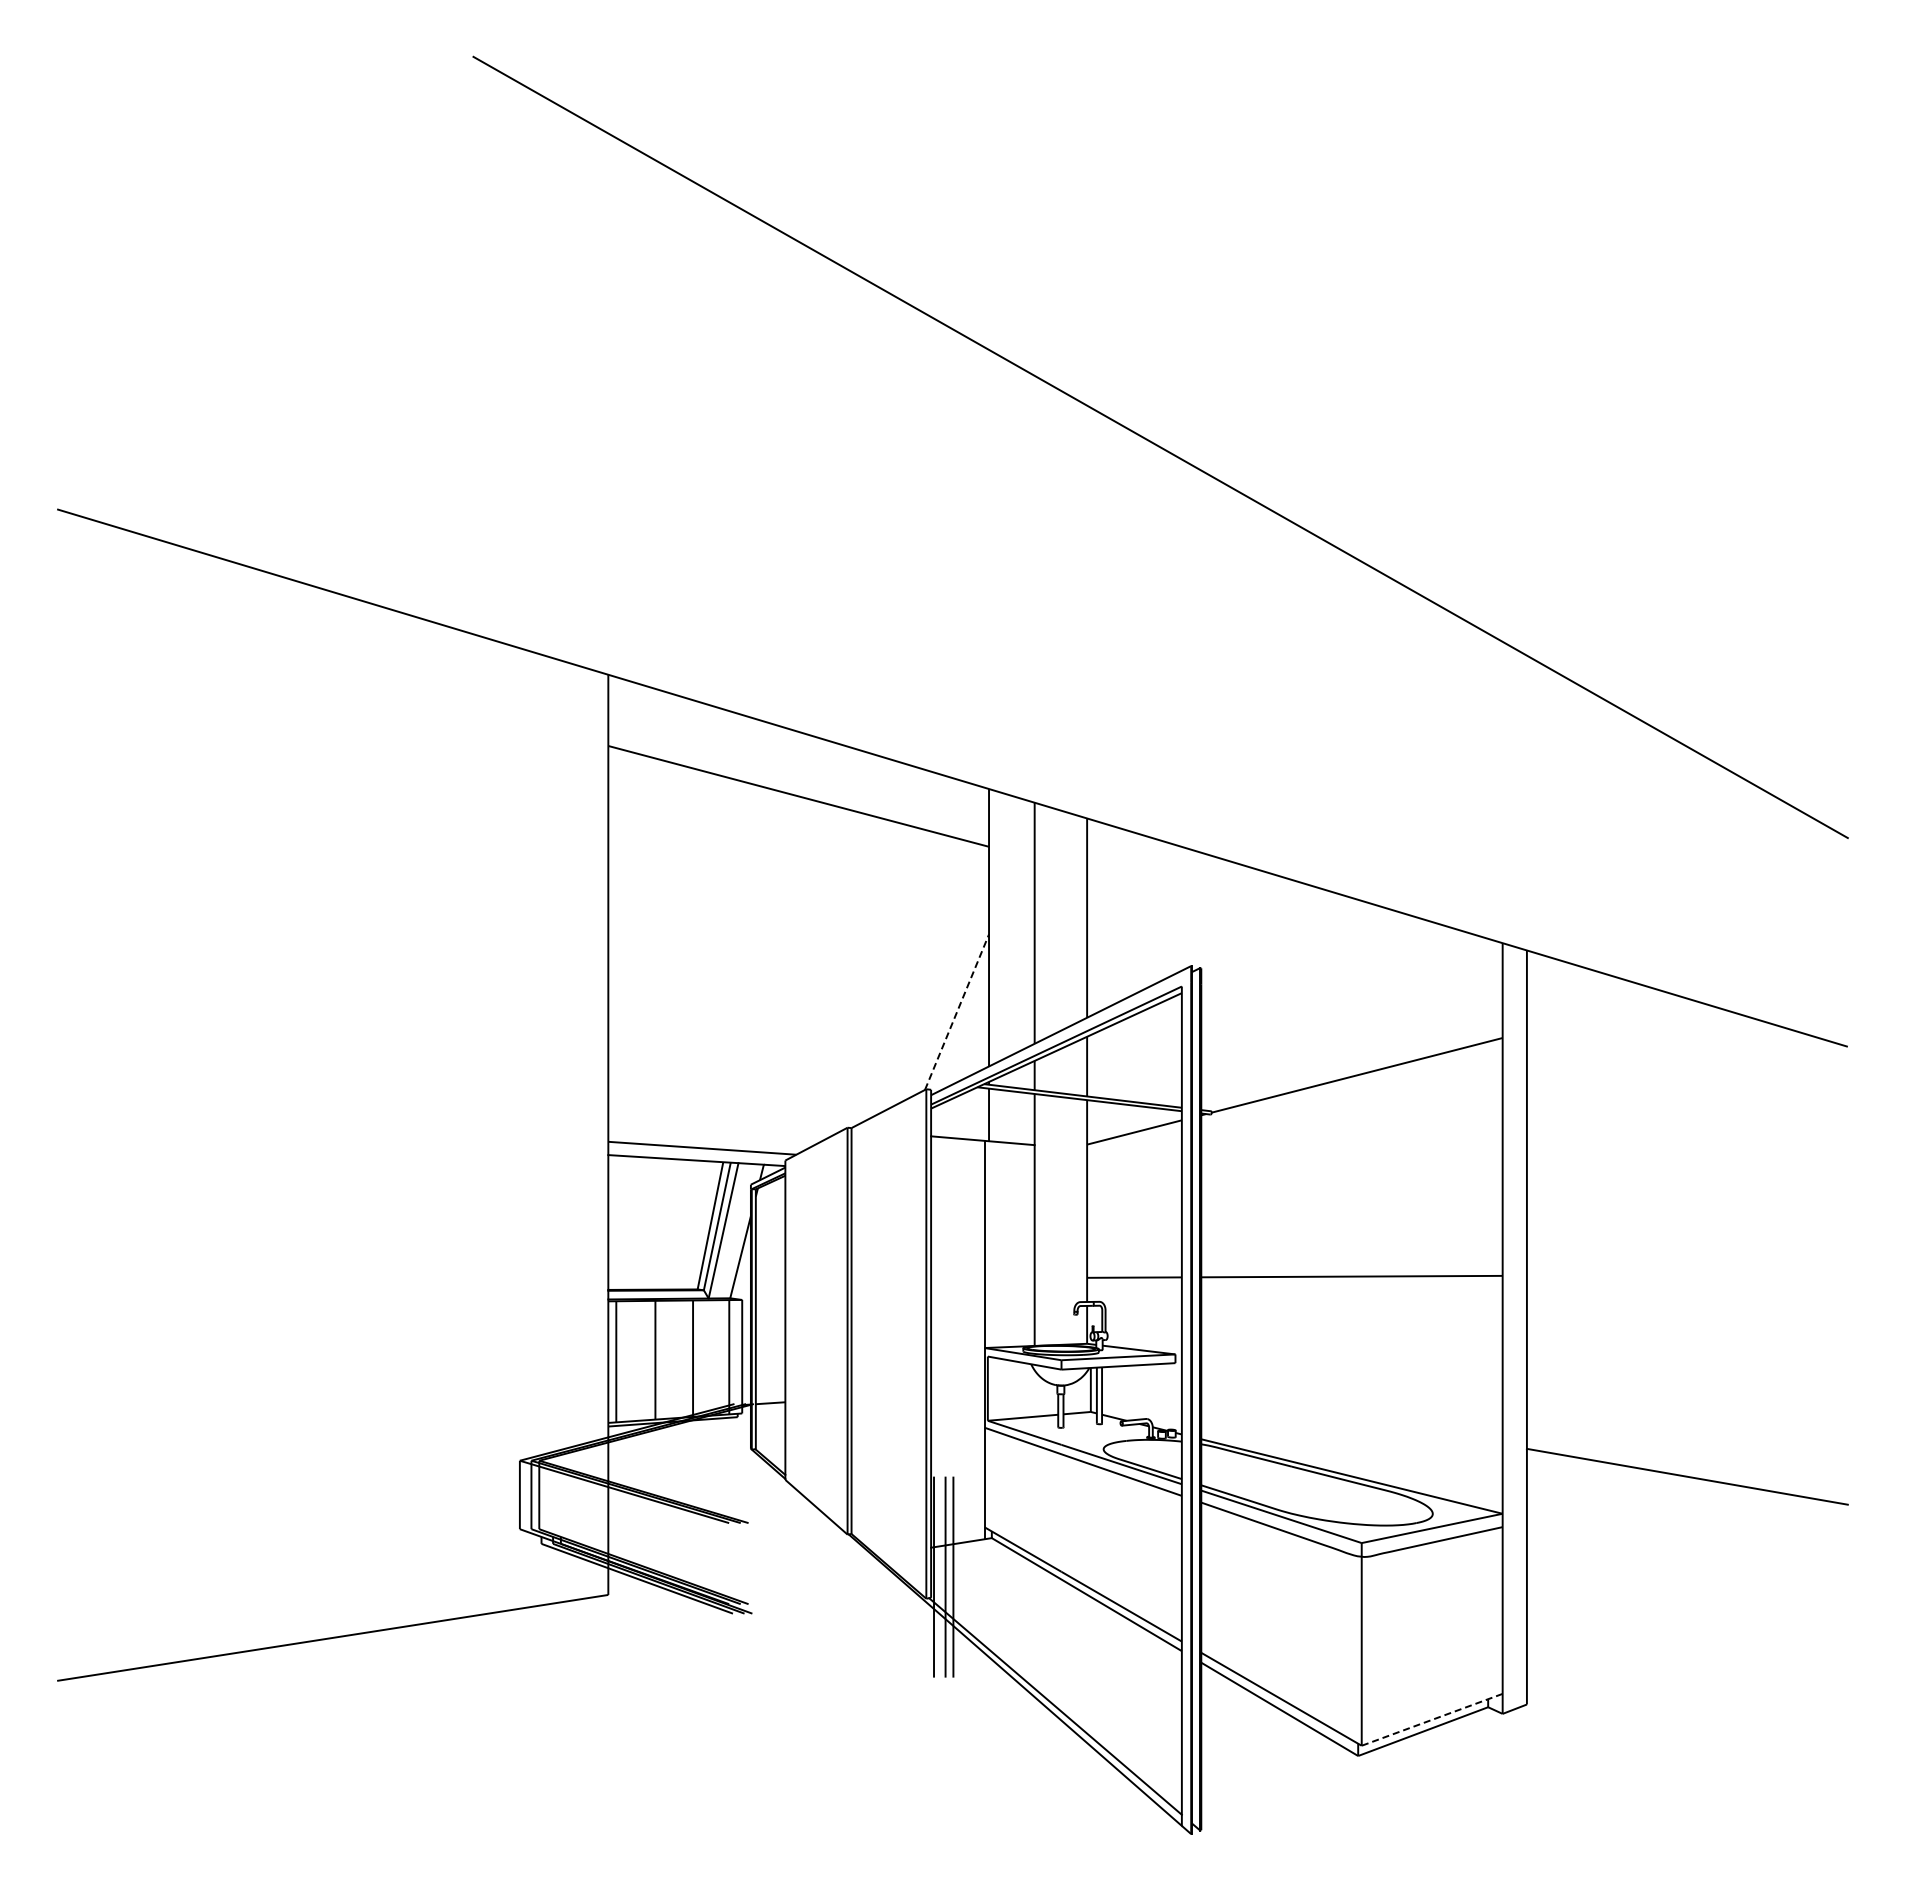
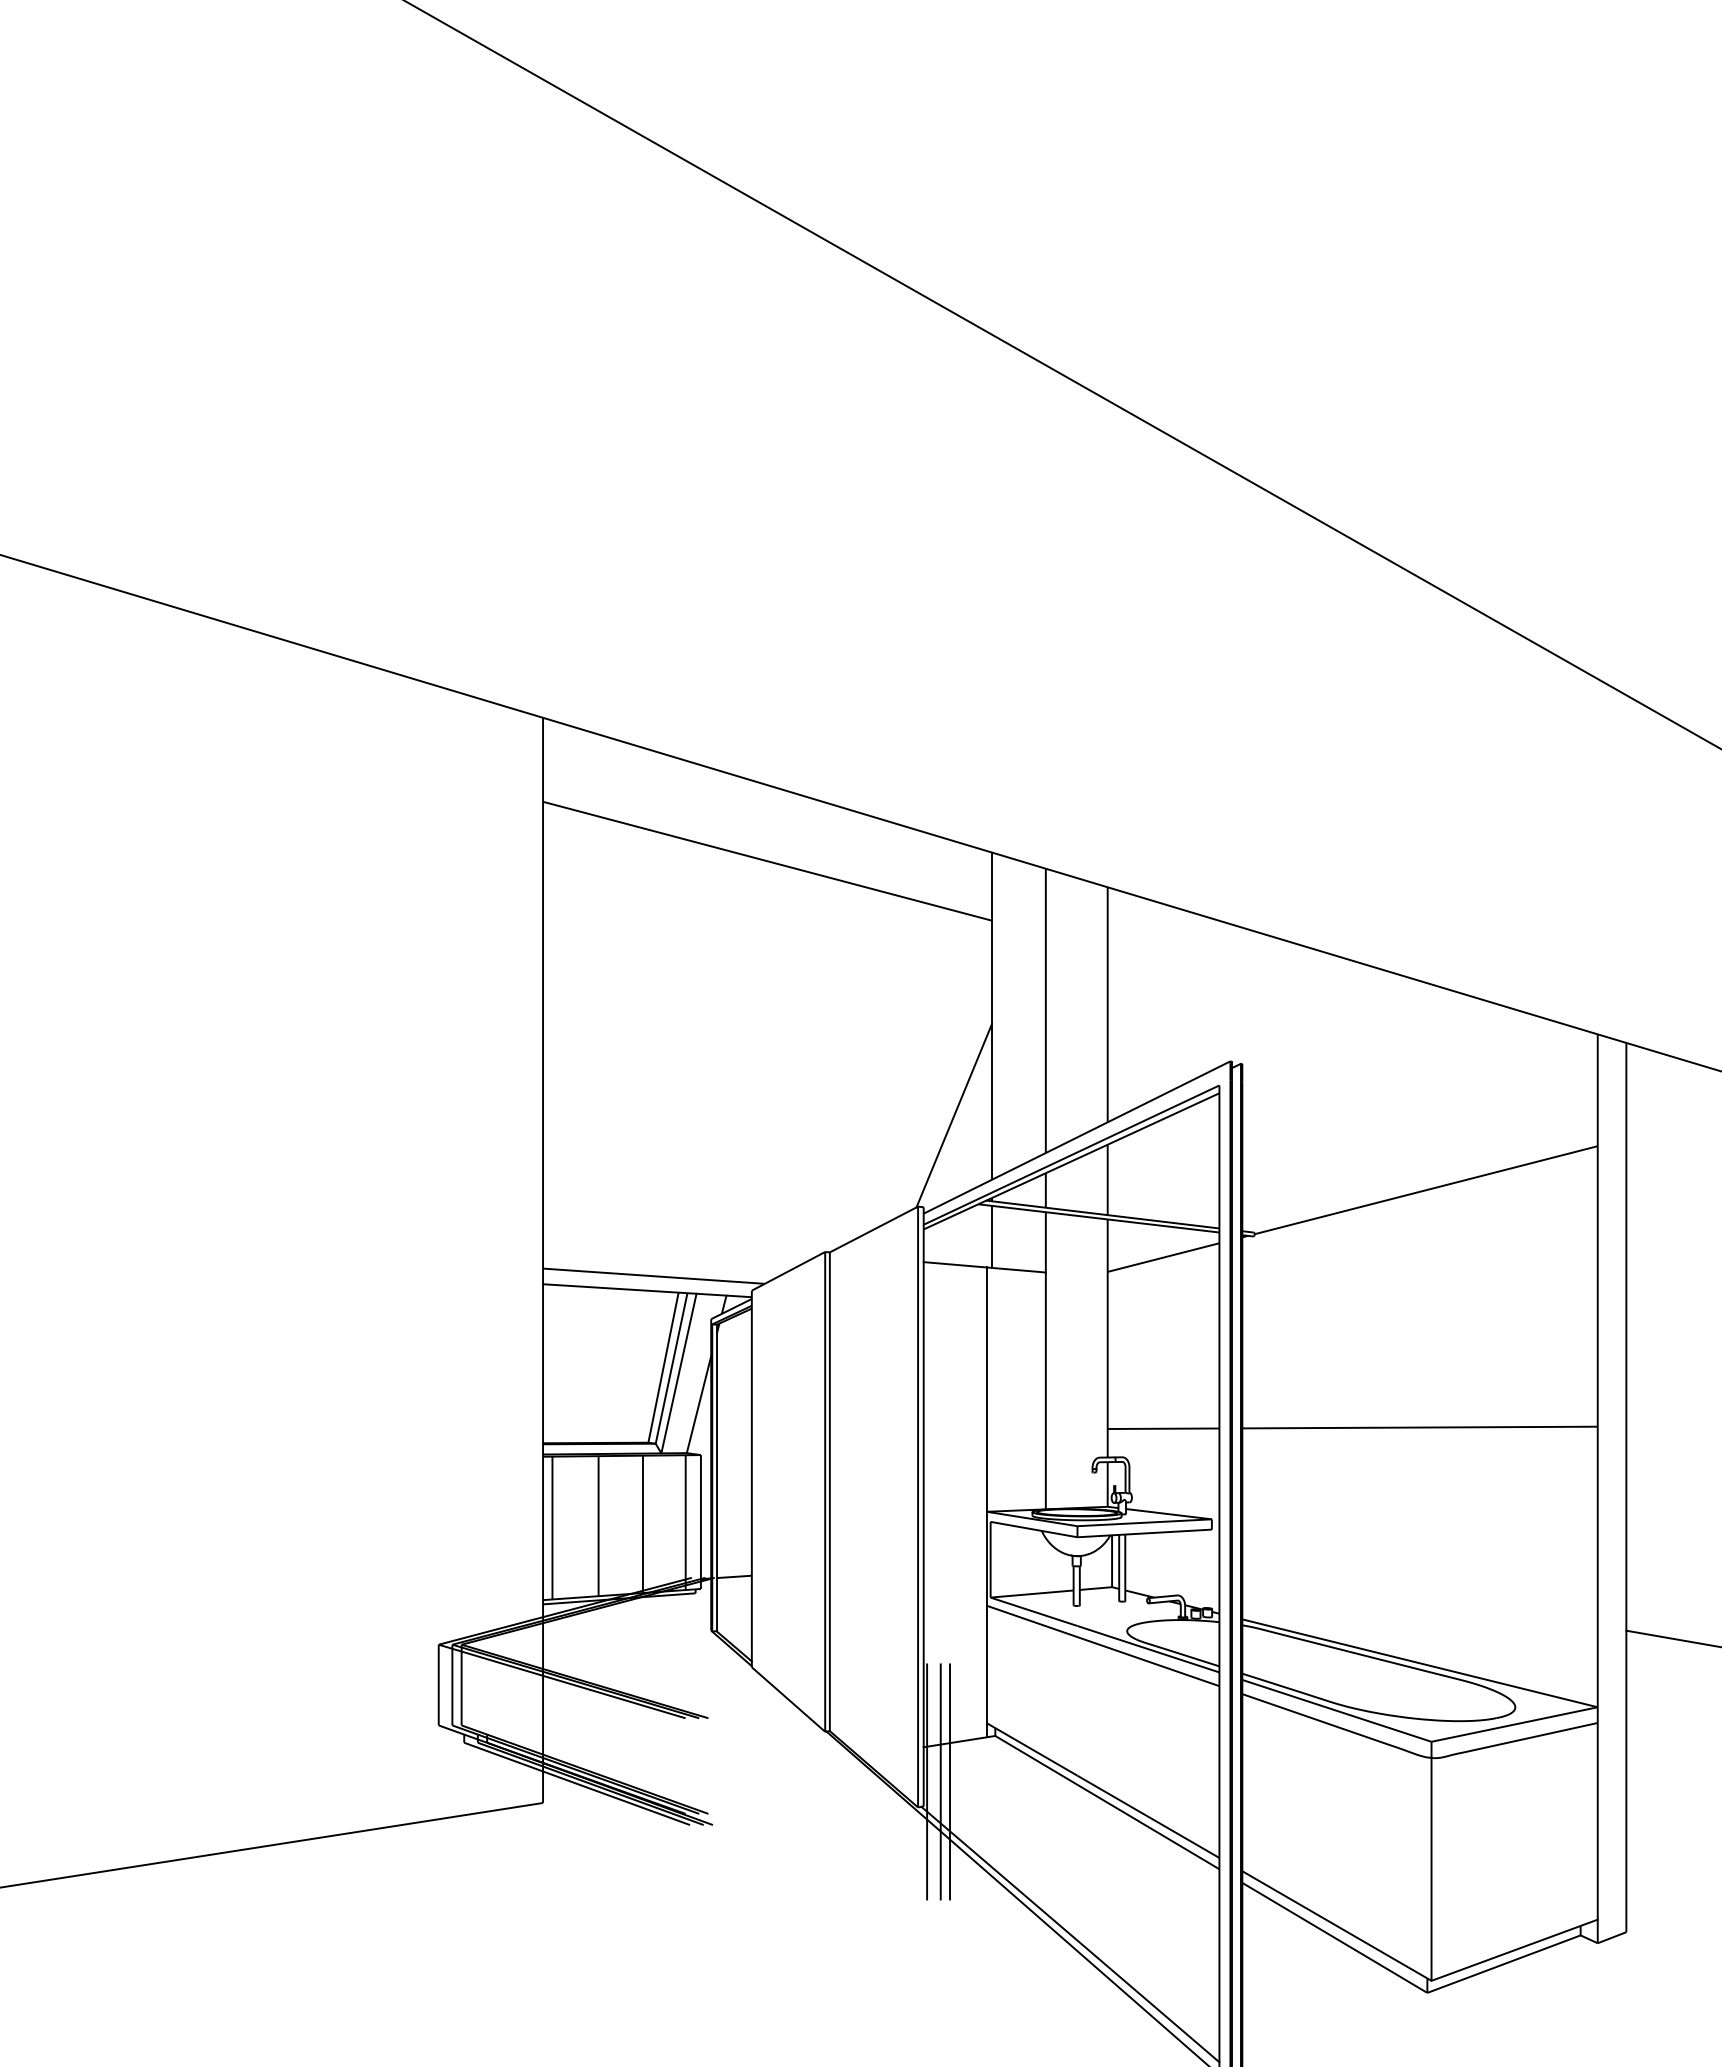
line: (957, 1011) -> (954, 1114), dashed -> solid
line: (1431, 1720) -> (1513, 1951), dashed -> solid

